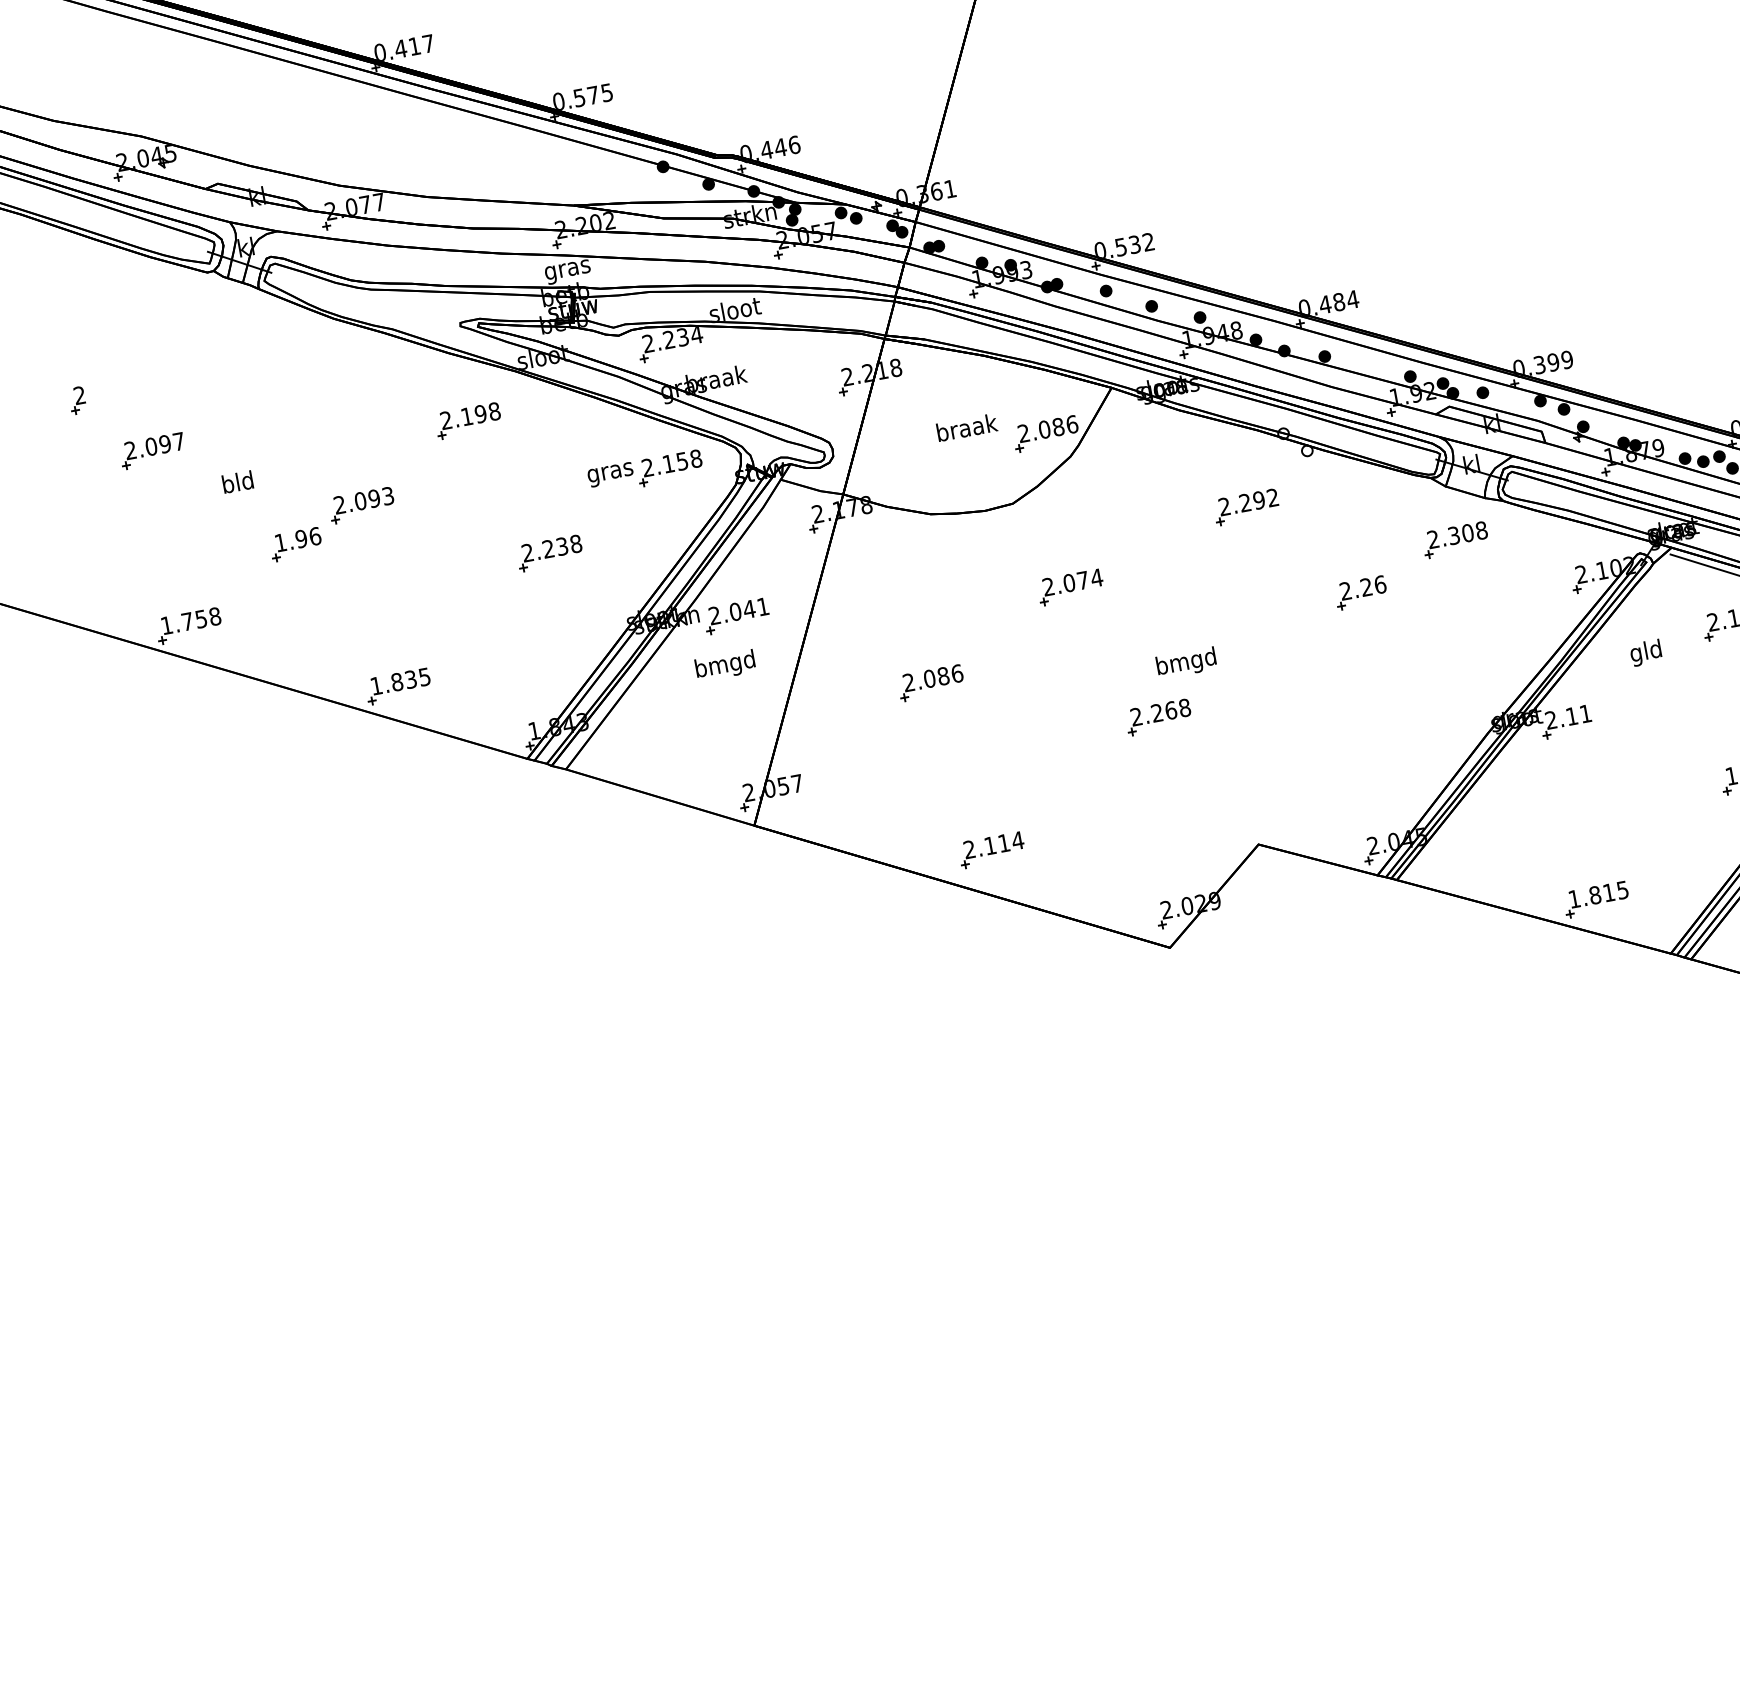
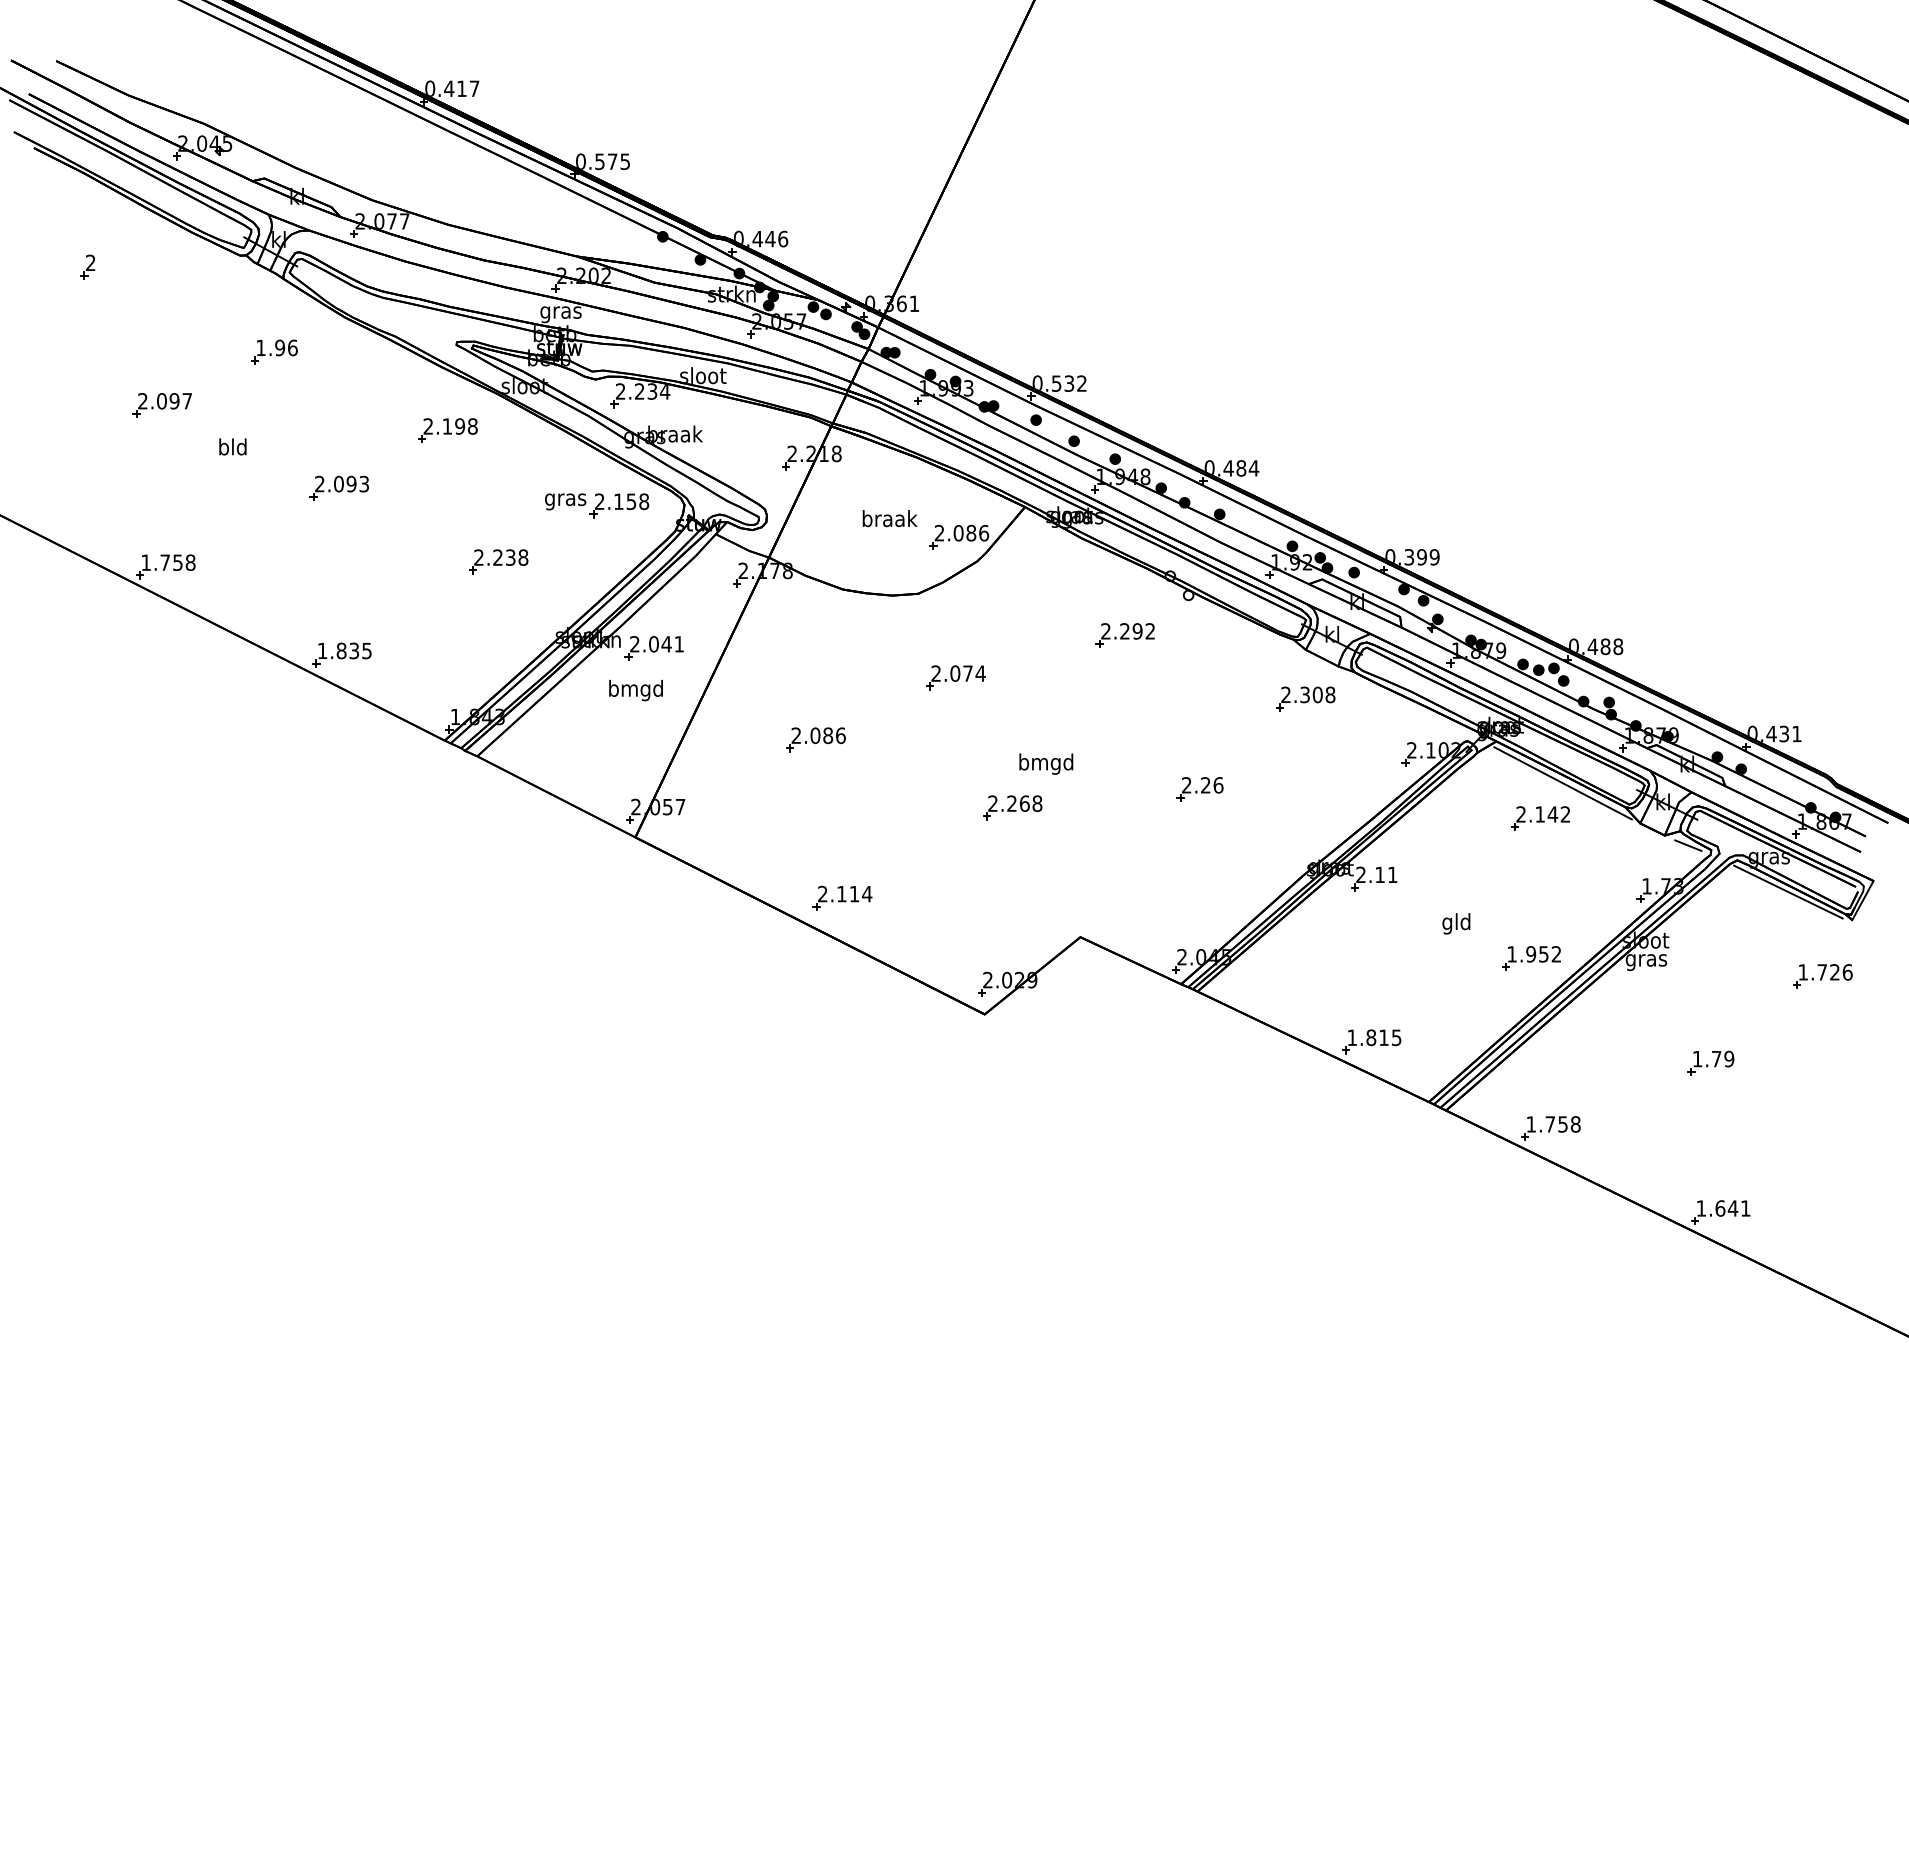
part: (76, 400) -> (87, 266), moved
part: (296, 543) -> (274, 351), moved
part: (1360, 593) -> (1199, 789), moved
text: (1646, 652) -> (1456, 923), moved

